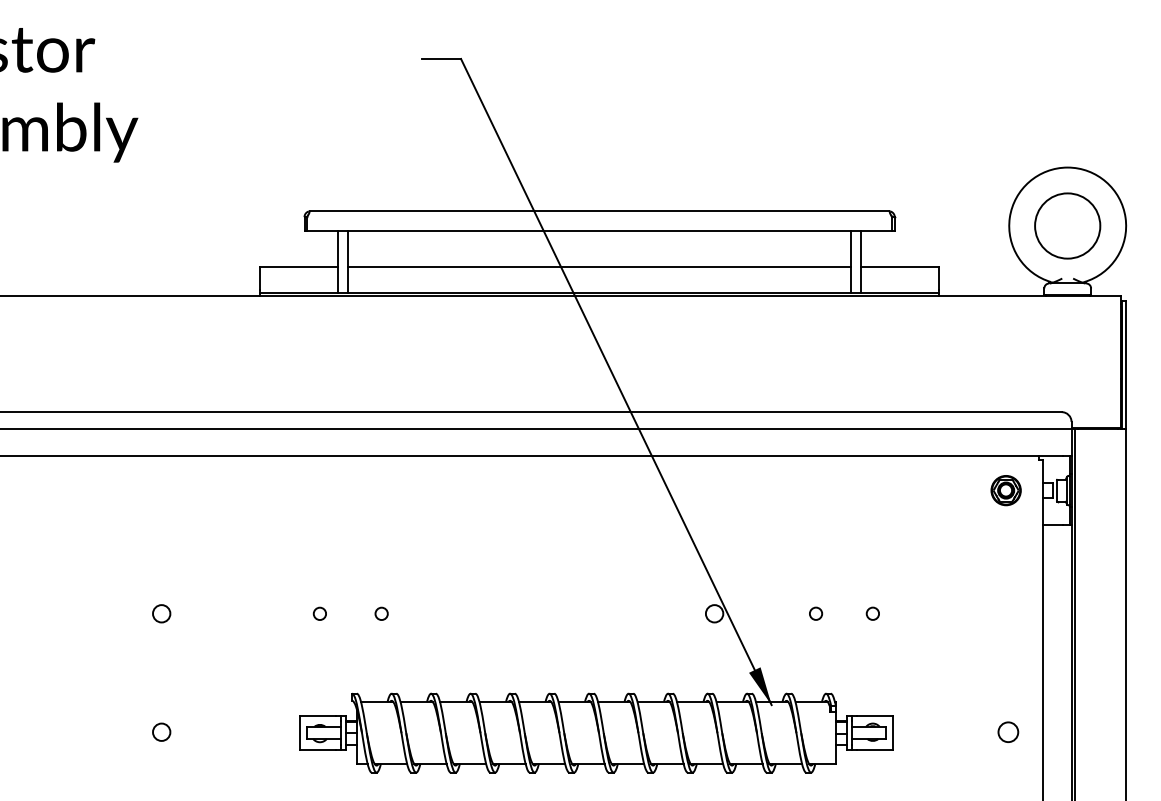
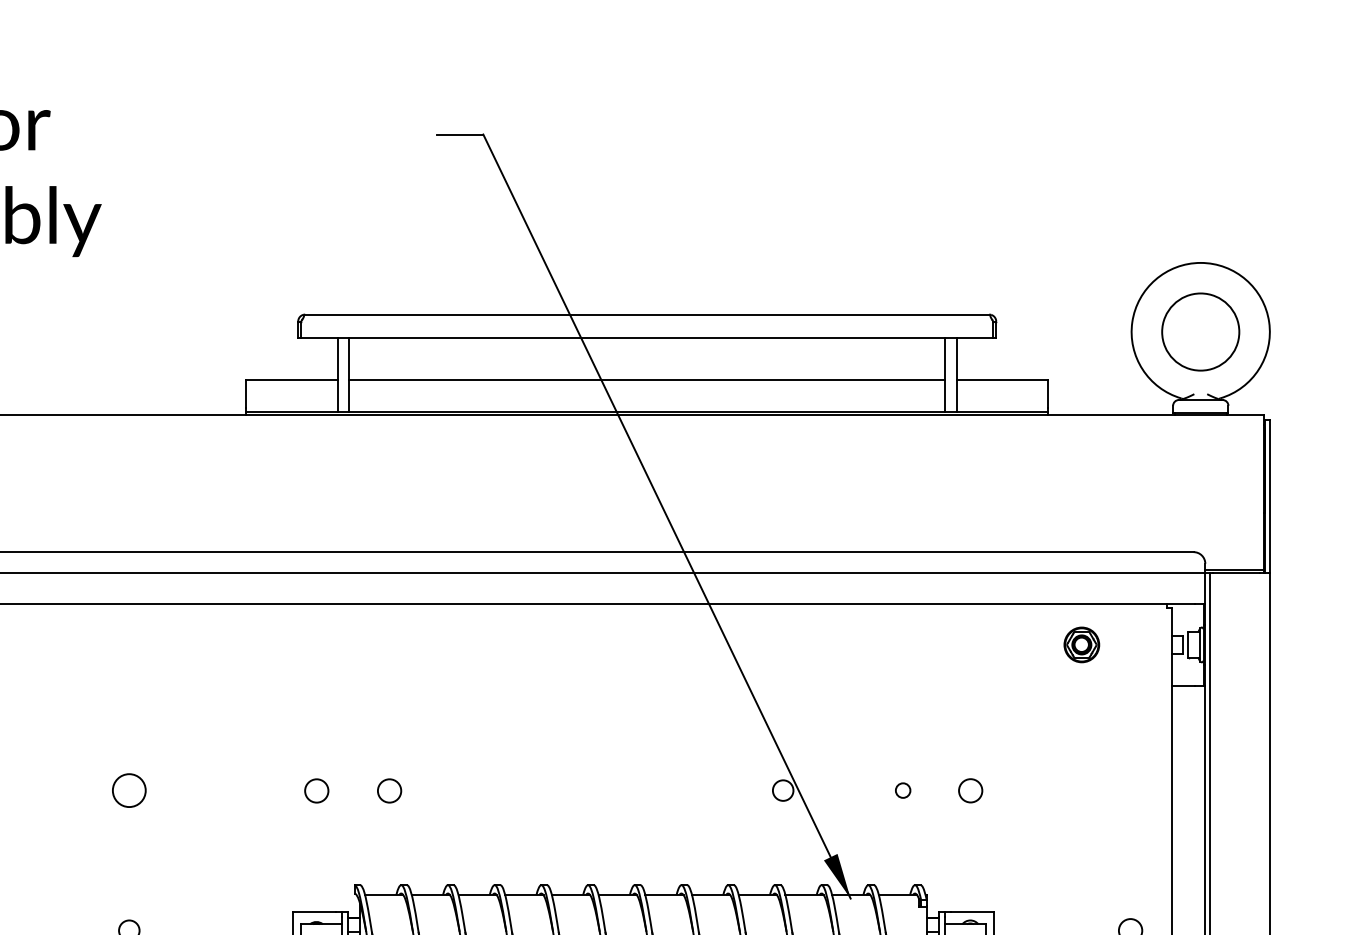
part: (1005, 490) -> (1081, 644), moved
circle: (161, 613) -> (129, 790), size x1.6
circle: (319, 613) -> (315, 790), size x1.6
circle: (381, 613) -> (389, 790), size x1.6
circle: (872, 613) -> (969, 790), size x1.6

